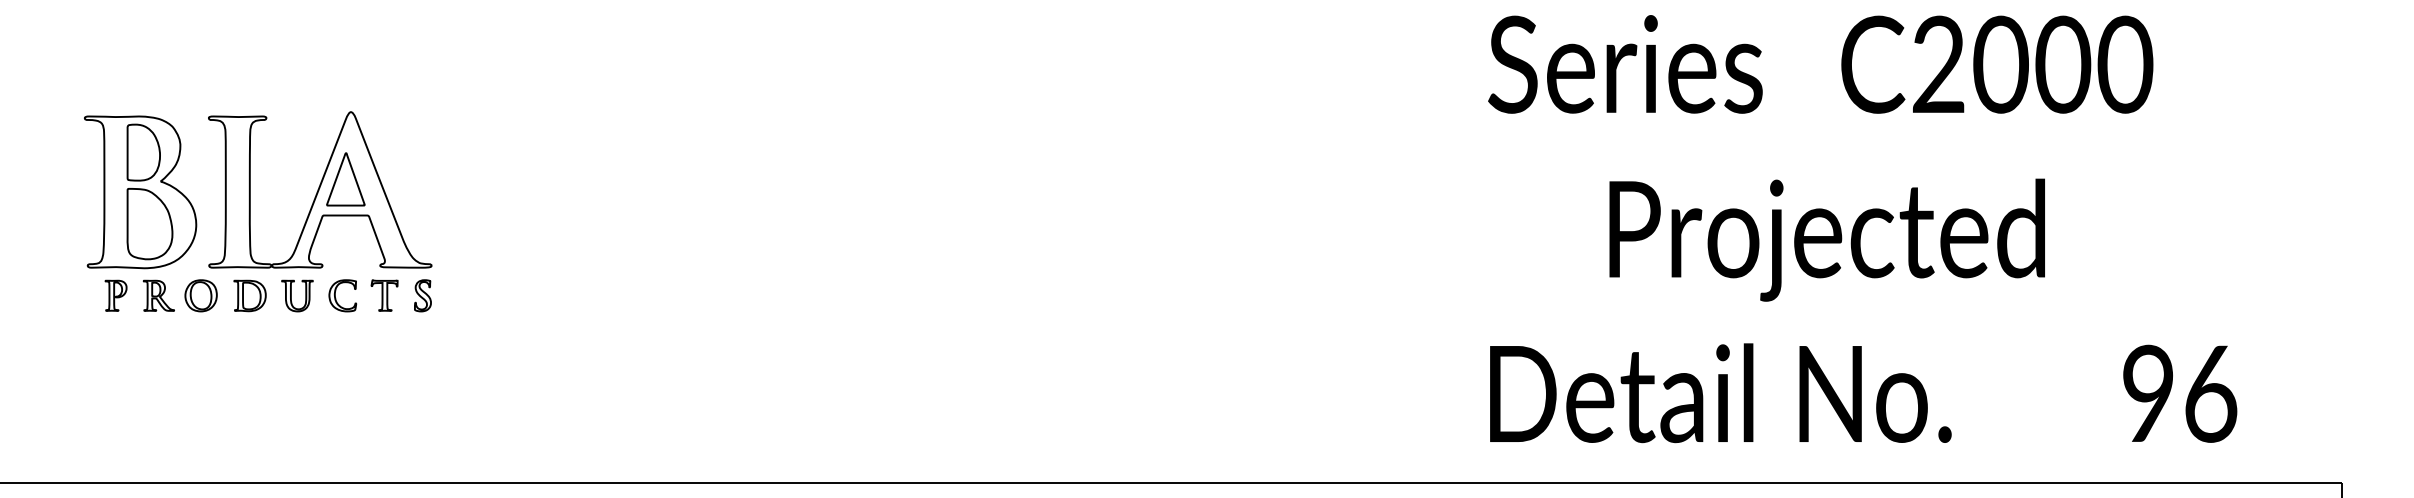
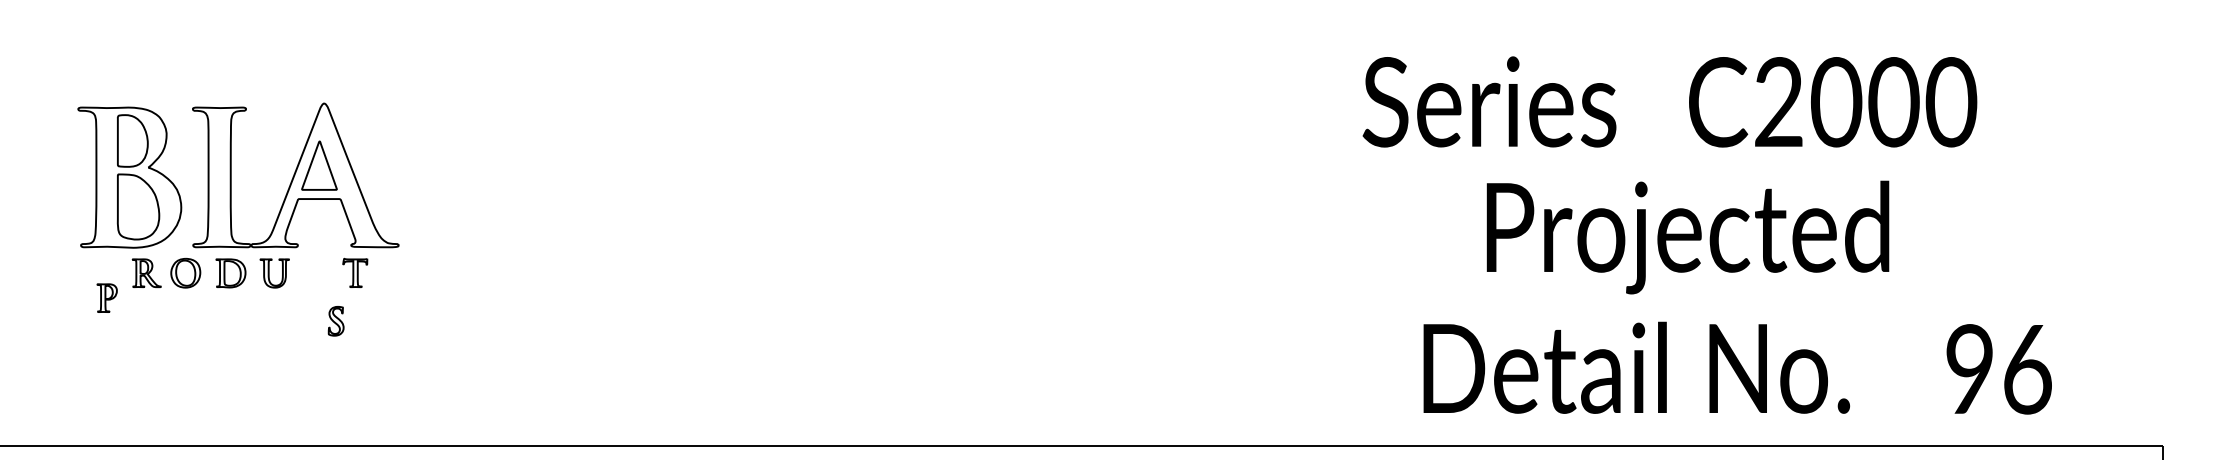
text: (1820, 64) -> (1669, 102), moved
text: (1826, 239) -> (1687, 236), moved
part: (115, 295) -> (106, 297), moved
part: (422, 295) -> (335, 320), moved
part: (336, 298) -> (310, 275), removed
text: (1720, 393) -> (1636, 368), moved
text: (2180, 393) -> (1999, 369), moved

